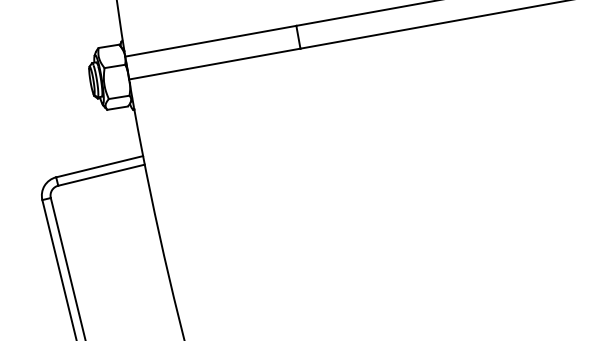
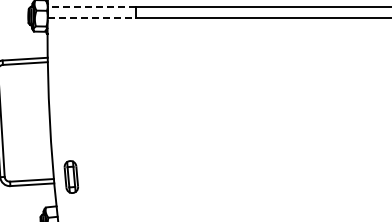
line: (210, 40) -> (91, 6), solid -> dashed
line: (214, 64) -> (91, 18), solid -> dashed

